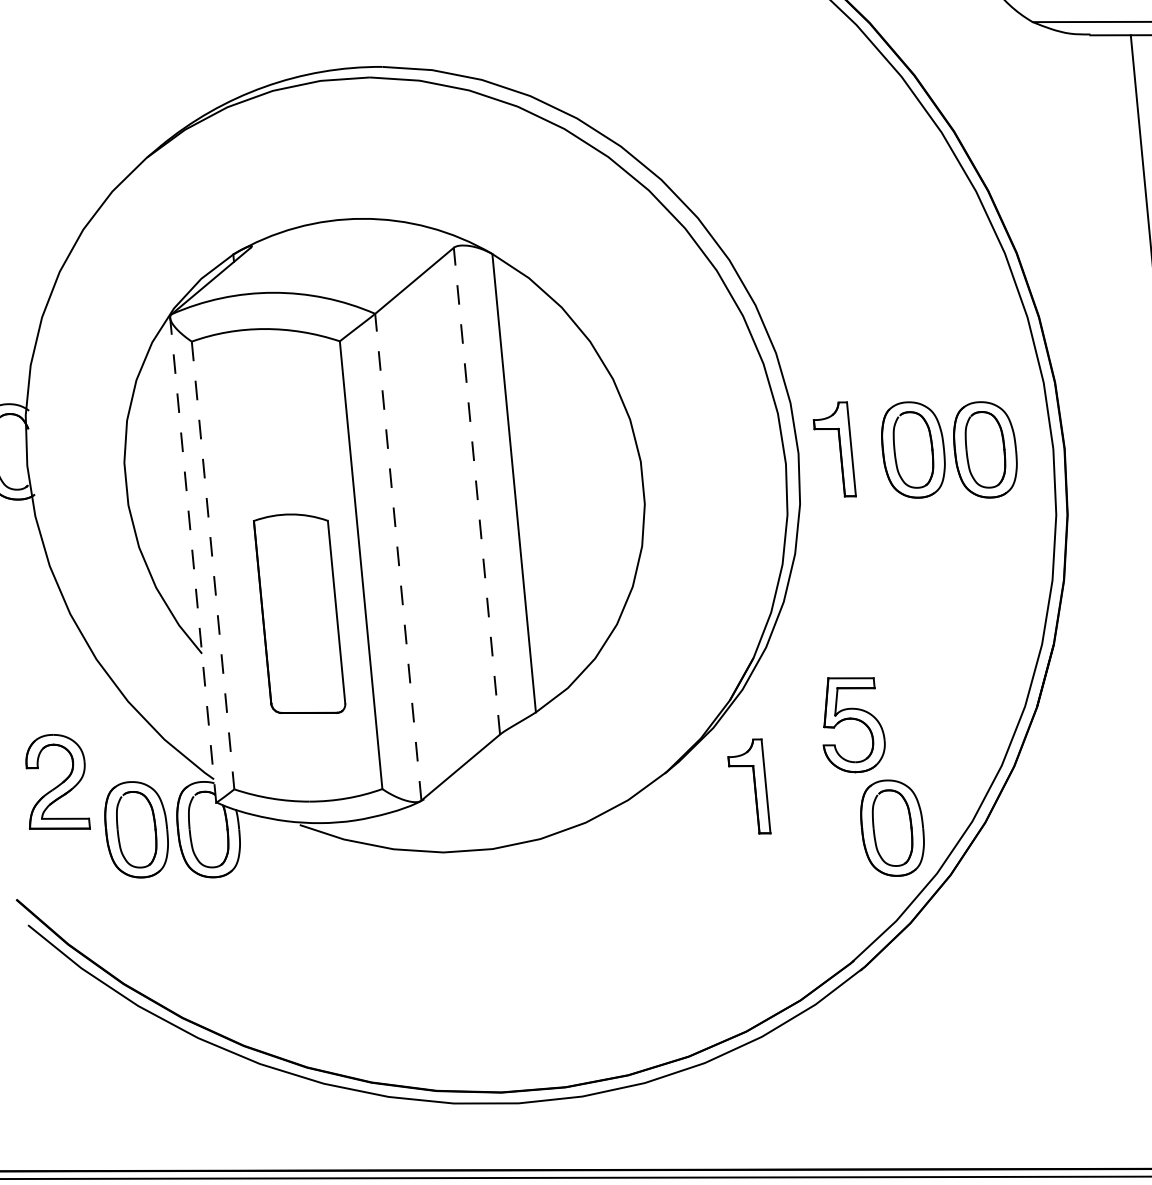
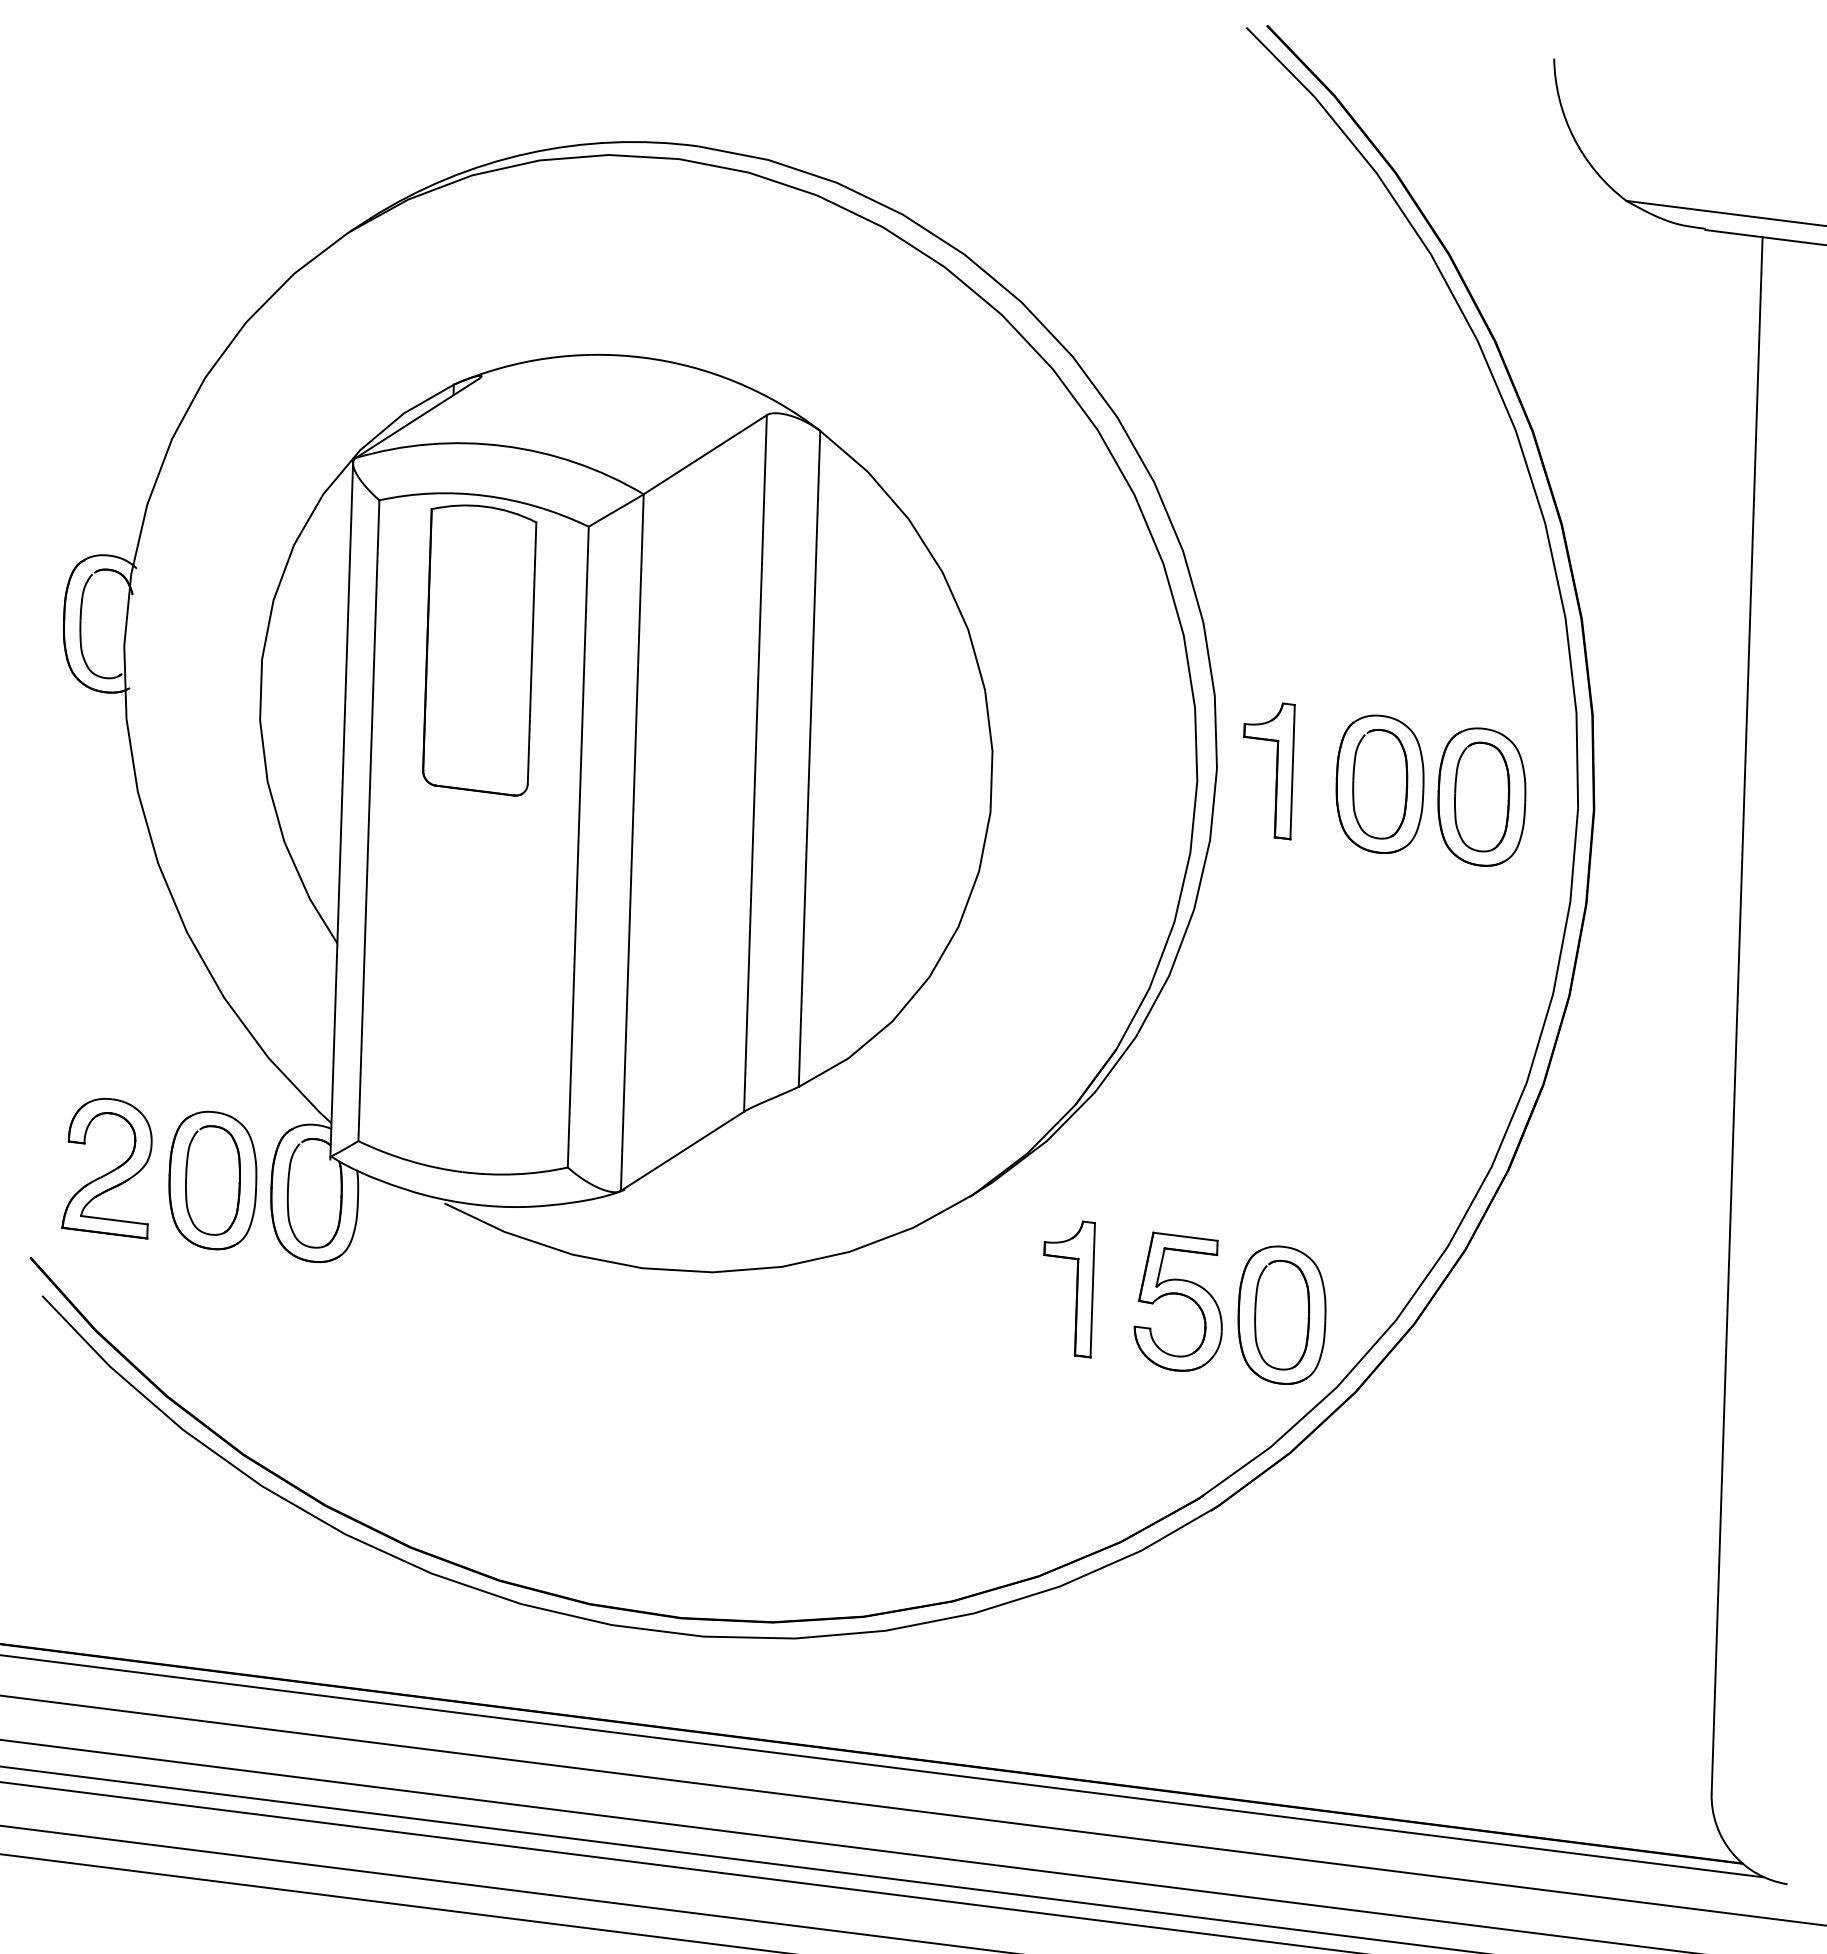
line: (476, 490) -> (755, 762), dashed -> solid
line: (398, 557) -> (632, 842), dashed -> solid
line: (193, 560) -> (341, 809), dashed -> solid
line: (212, 565) -> (368, 820), dashed -> solid
part: (299, 615) -> (479, 650), moved
part: (852, 719) -> (1179, 1295), moved
part: (55, 783) -> (106, 1168), moved
part: (754, 787) -> (1076, 1289), moved

